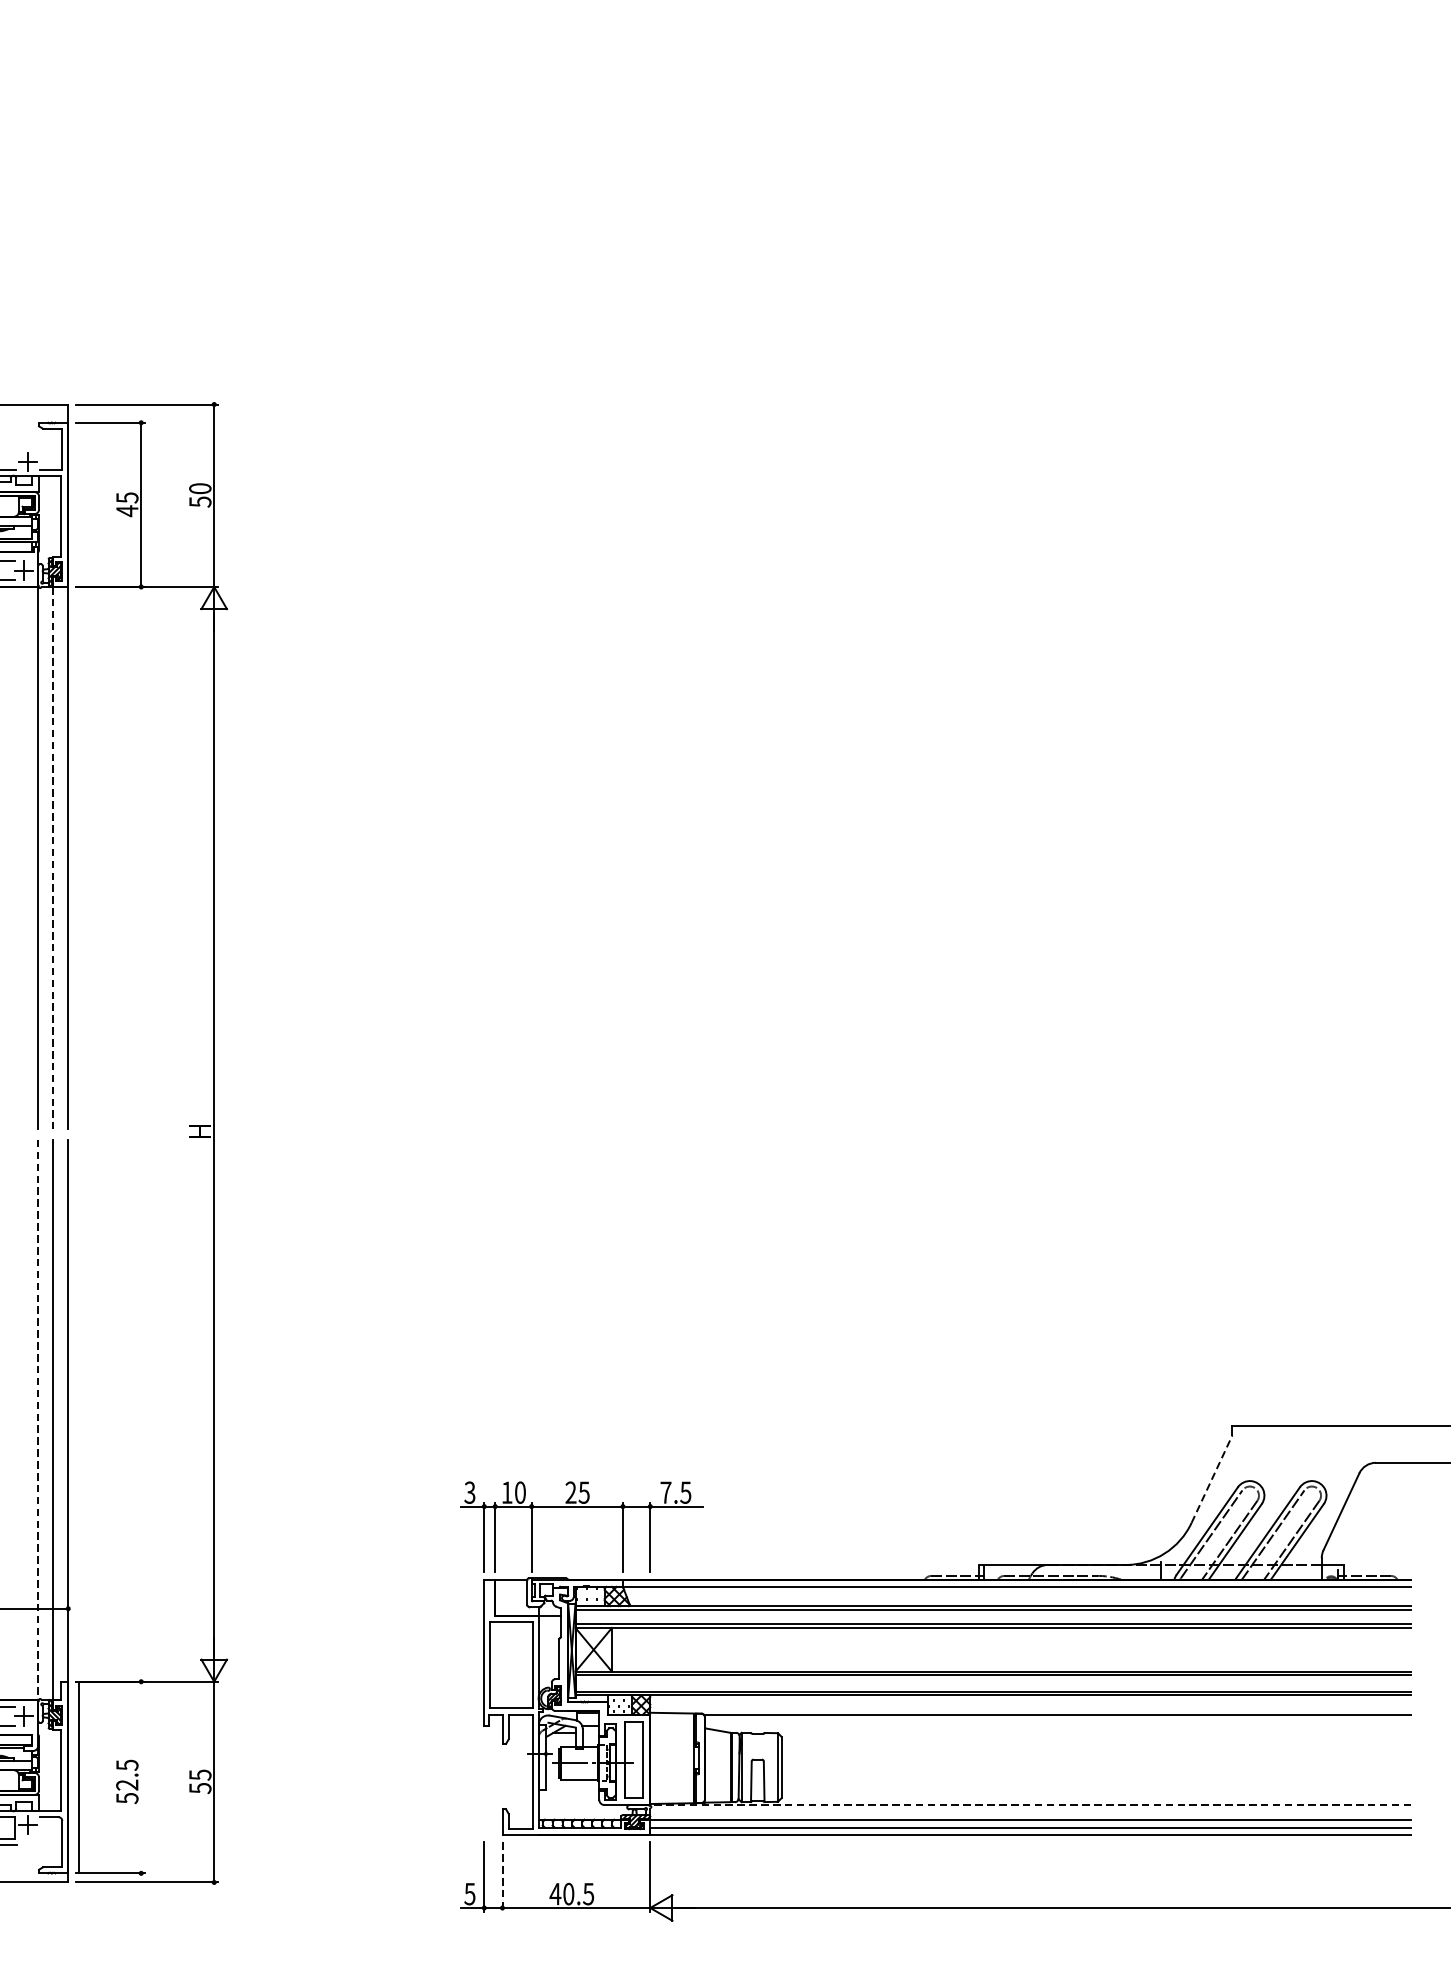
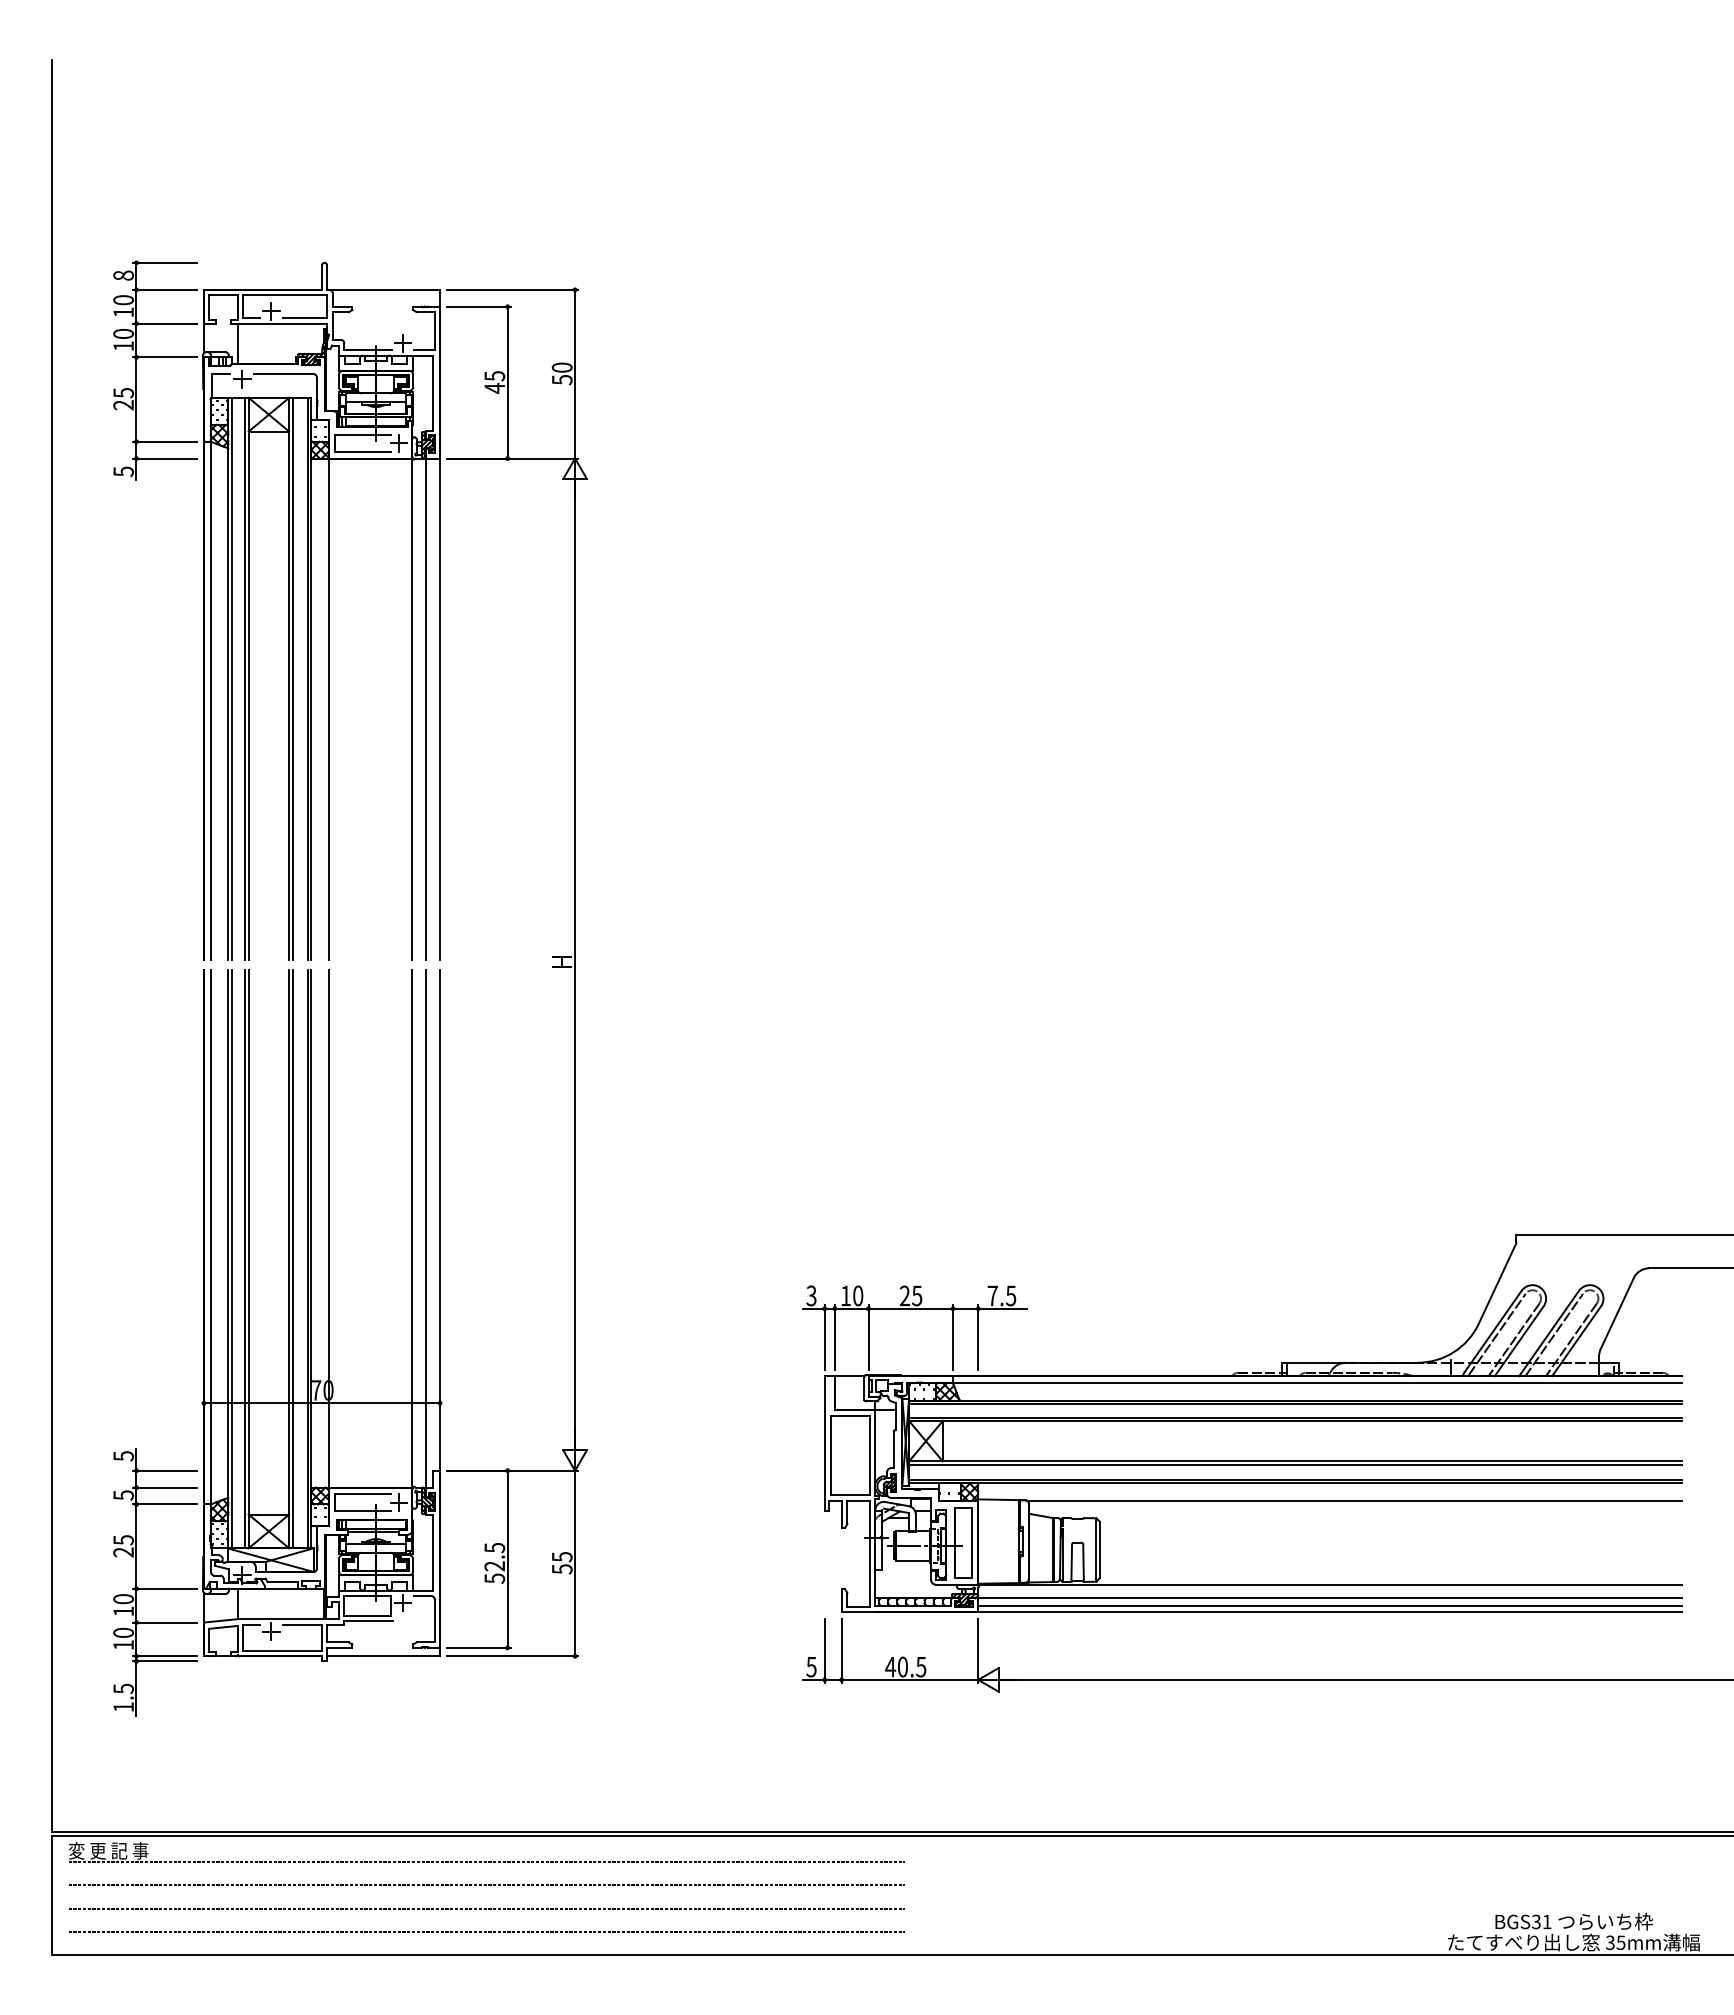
line: (52, 858) -> (425, 709), dashed -> solid
line: (38, 1437) -> (412, 1244), dashed -> solid
line: (1211, 1479) -> (1497, 1283), dashed -> solid
line: (78, 1776) -> (507, 1558), moved
line: (1018, 1804) -> (1318, 1584), dashed -> solid
line: (502, 1877) -> (841, 1651), dashed -> solid

